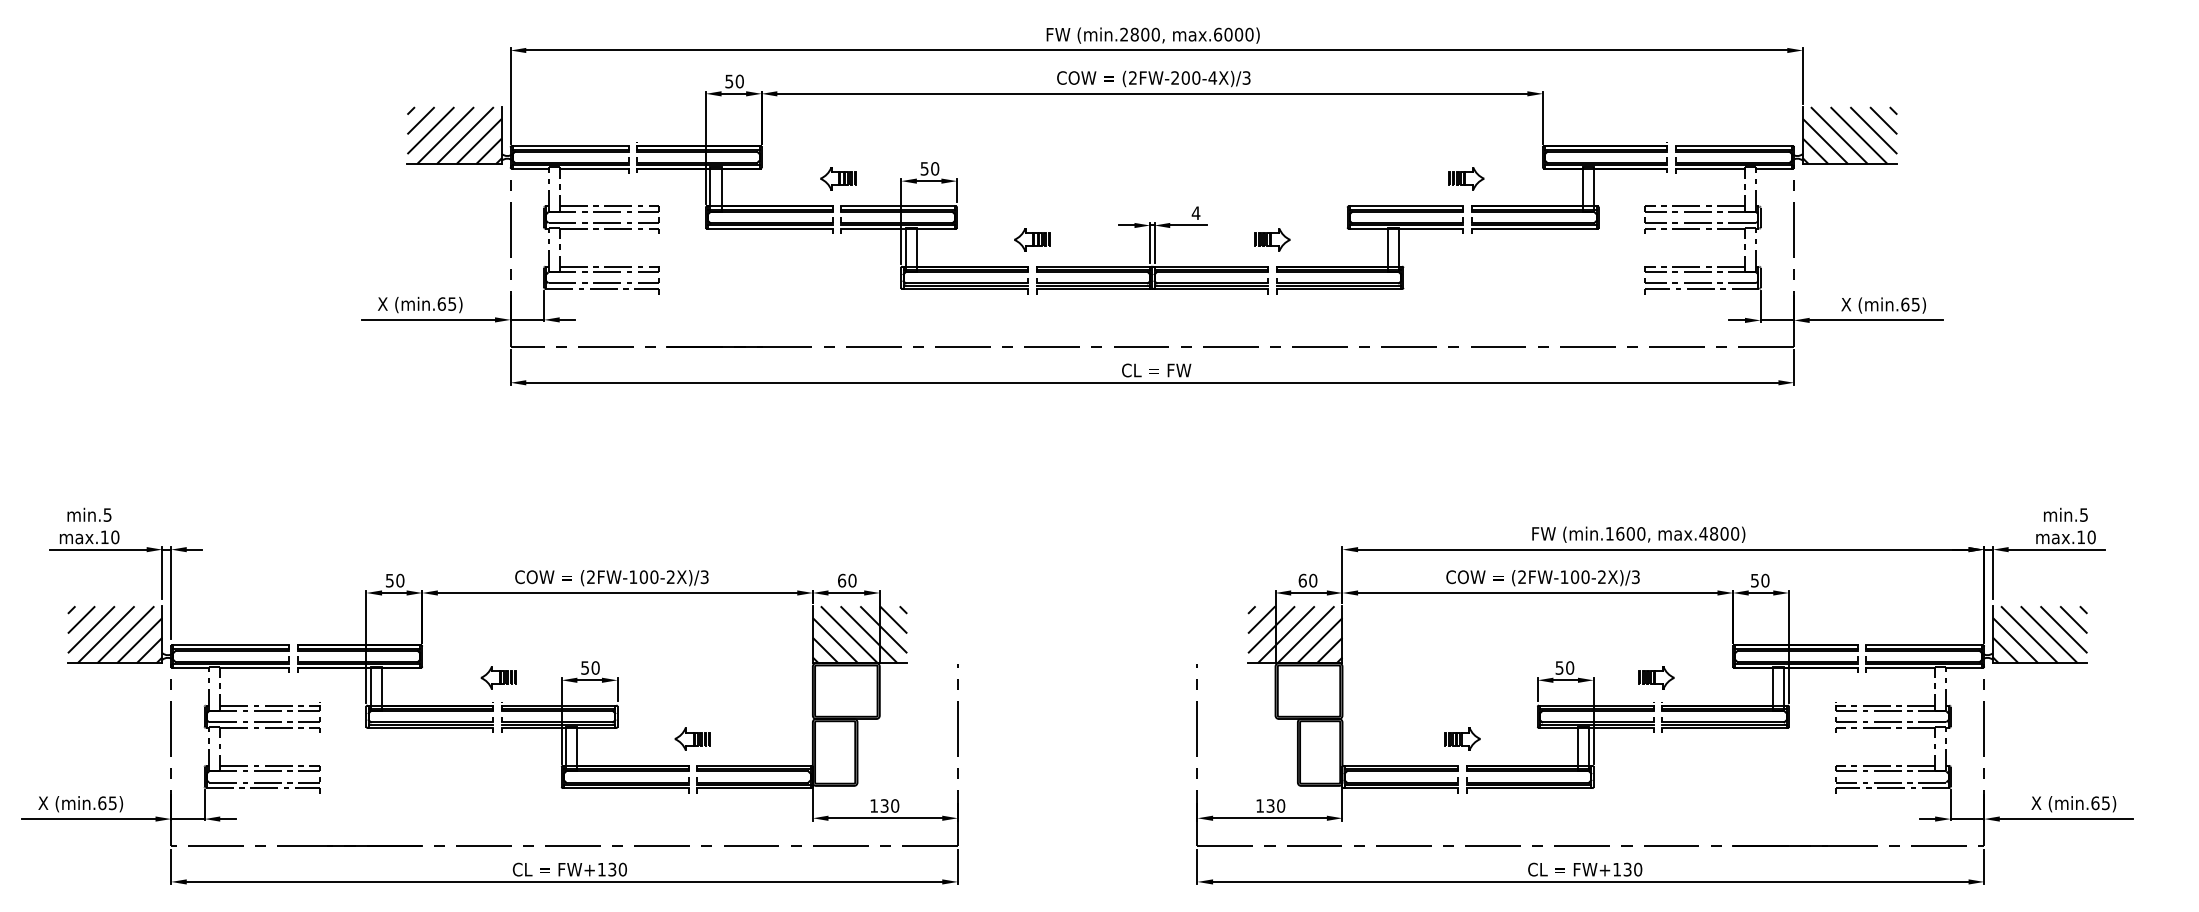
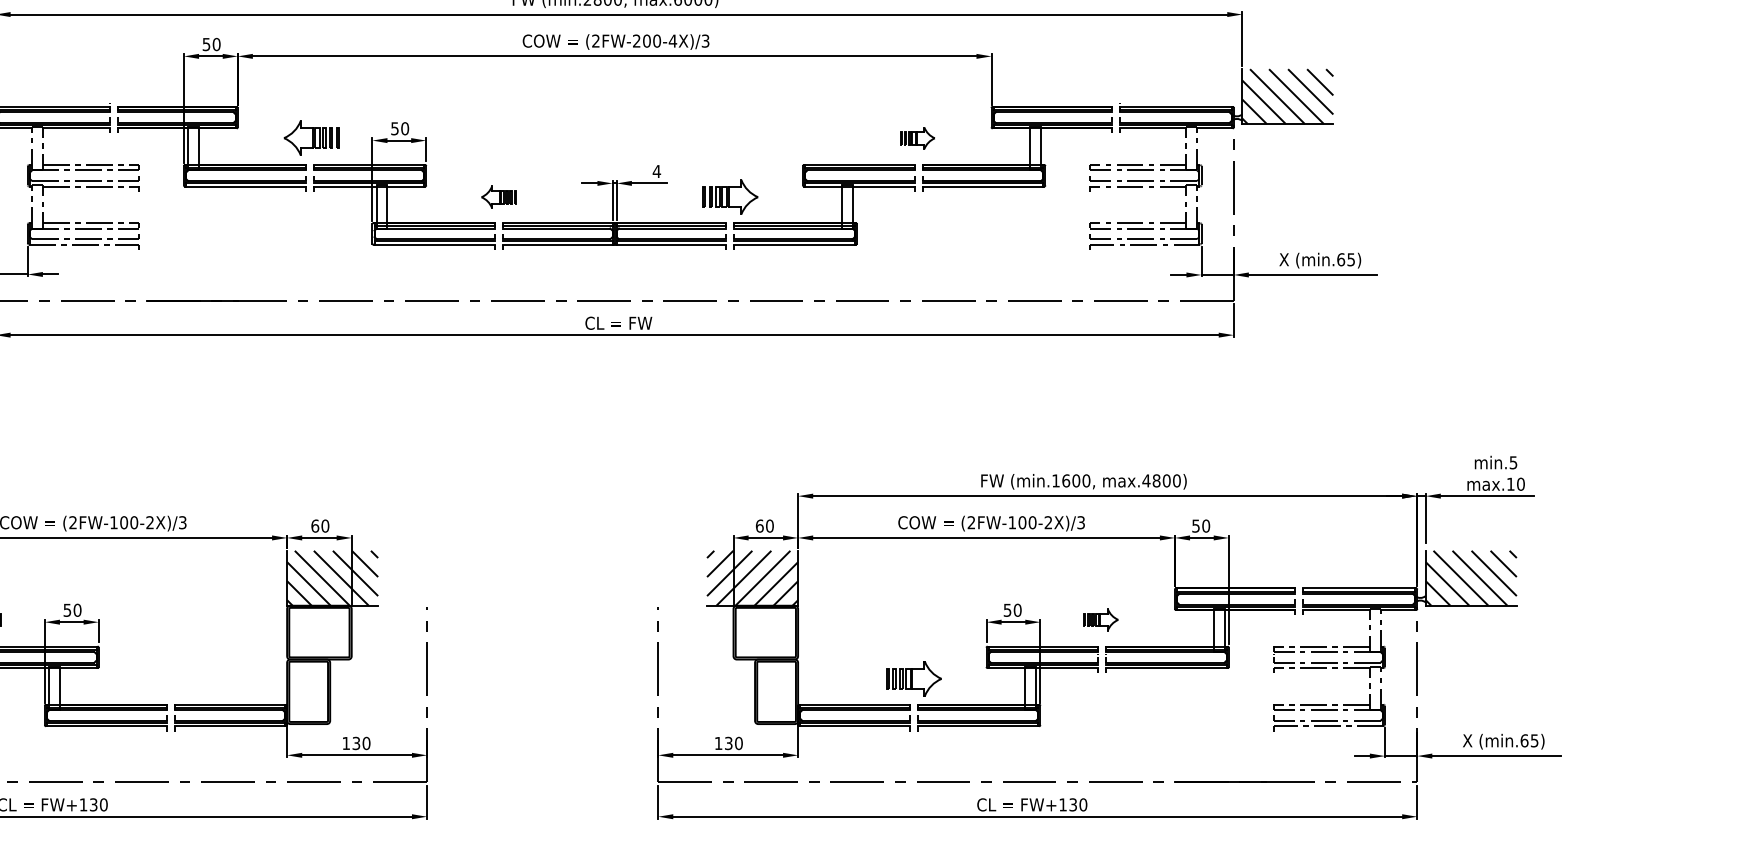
part: (838, 178) -> (311, 138), size x1.6
part: (1272, 239) -> (730, 196), size x1.6
part: (692, 738) -> (171, 678), removed
part: (1462, 738) -> (913, 678), size x1.6

